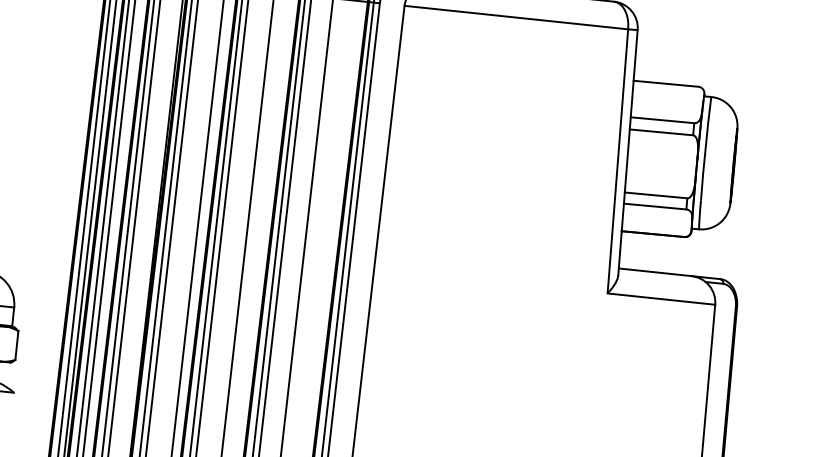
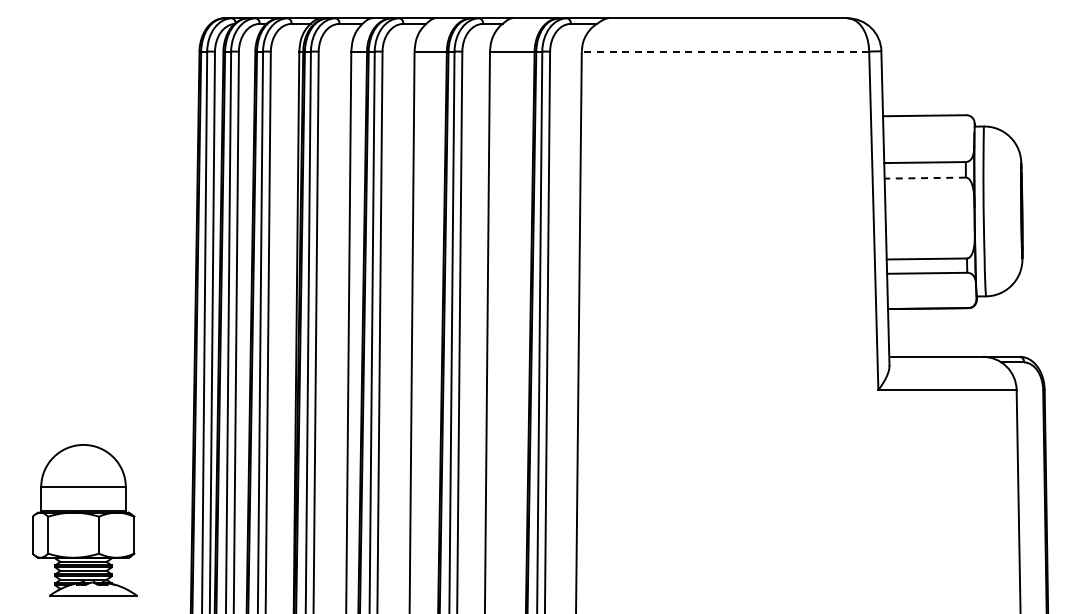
line: (516, 17) -> (725, 51), solid -> dashed
line: (661, 132) -> (925, 178), solid -> dashed

